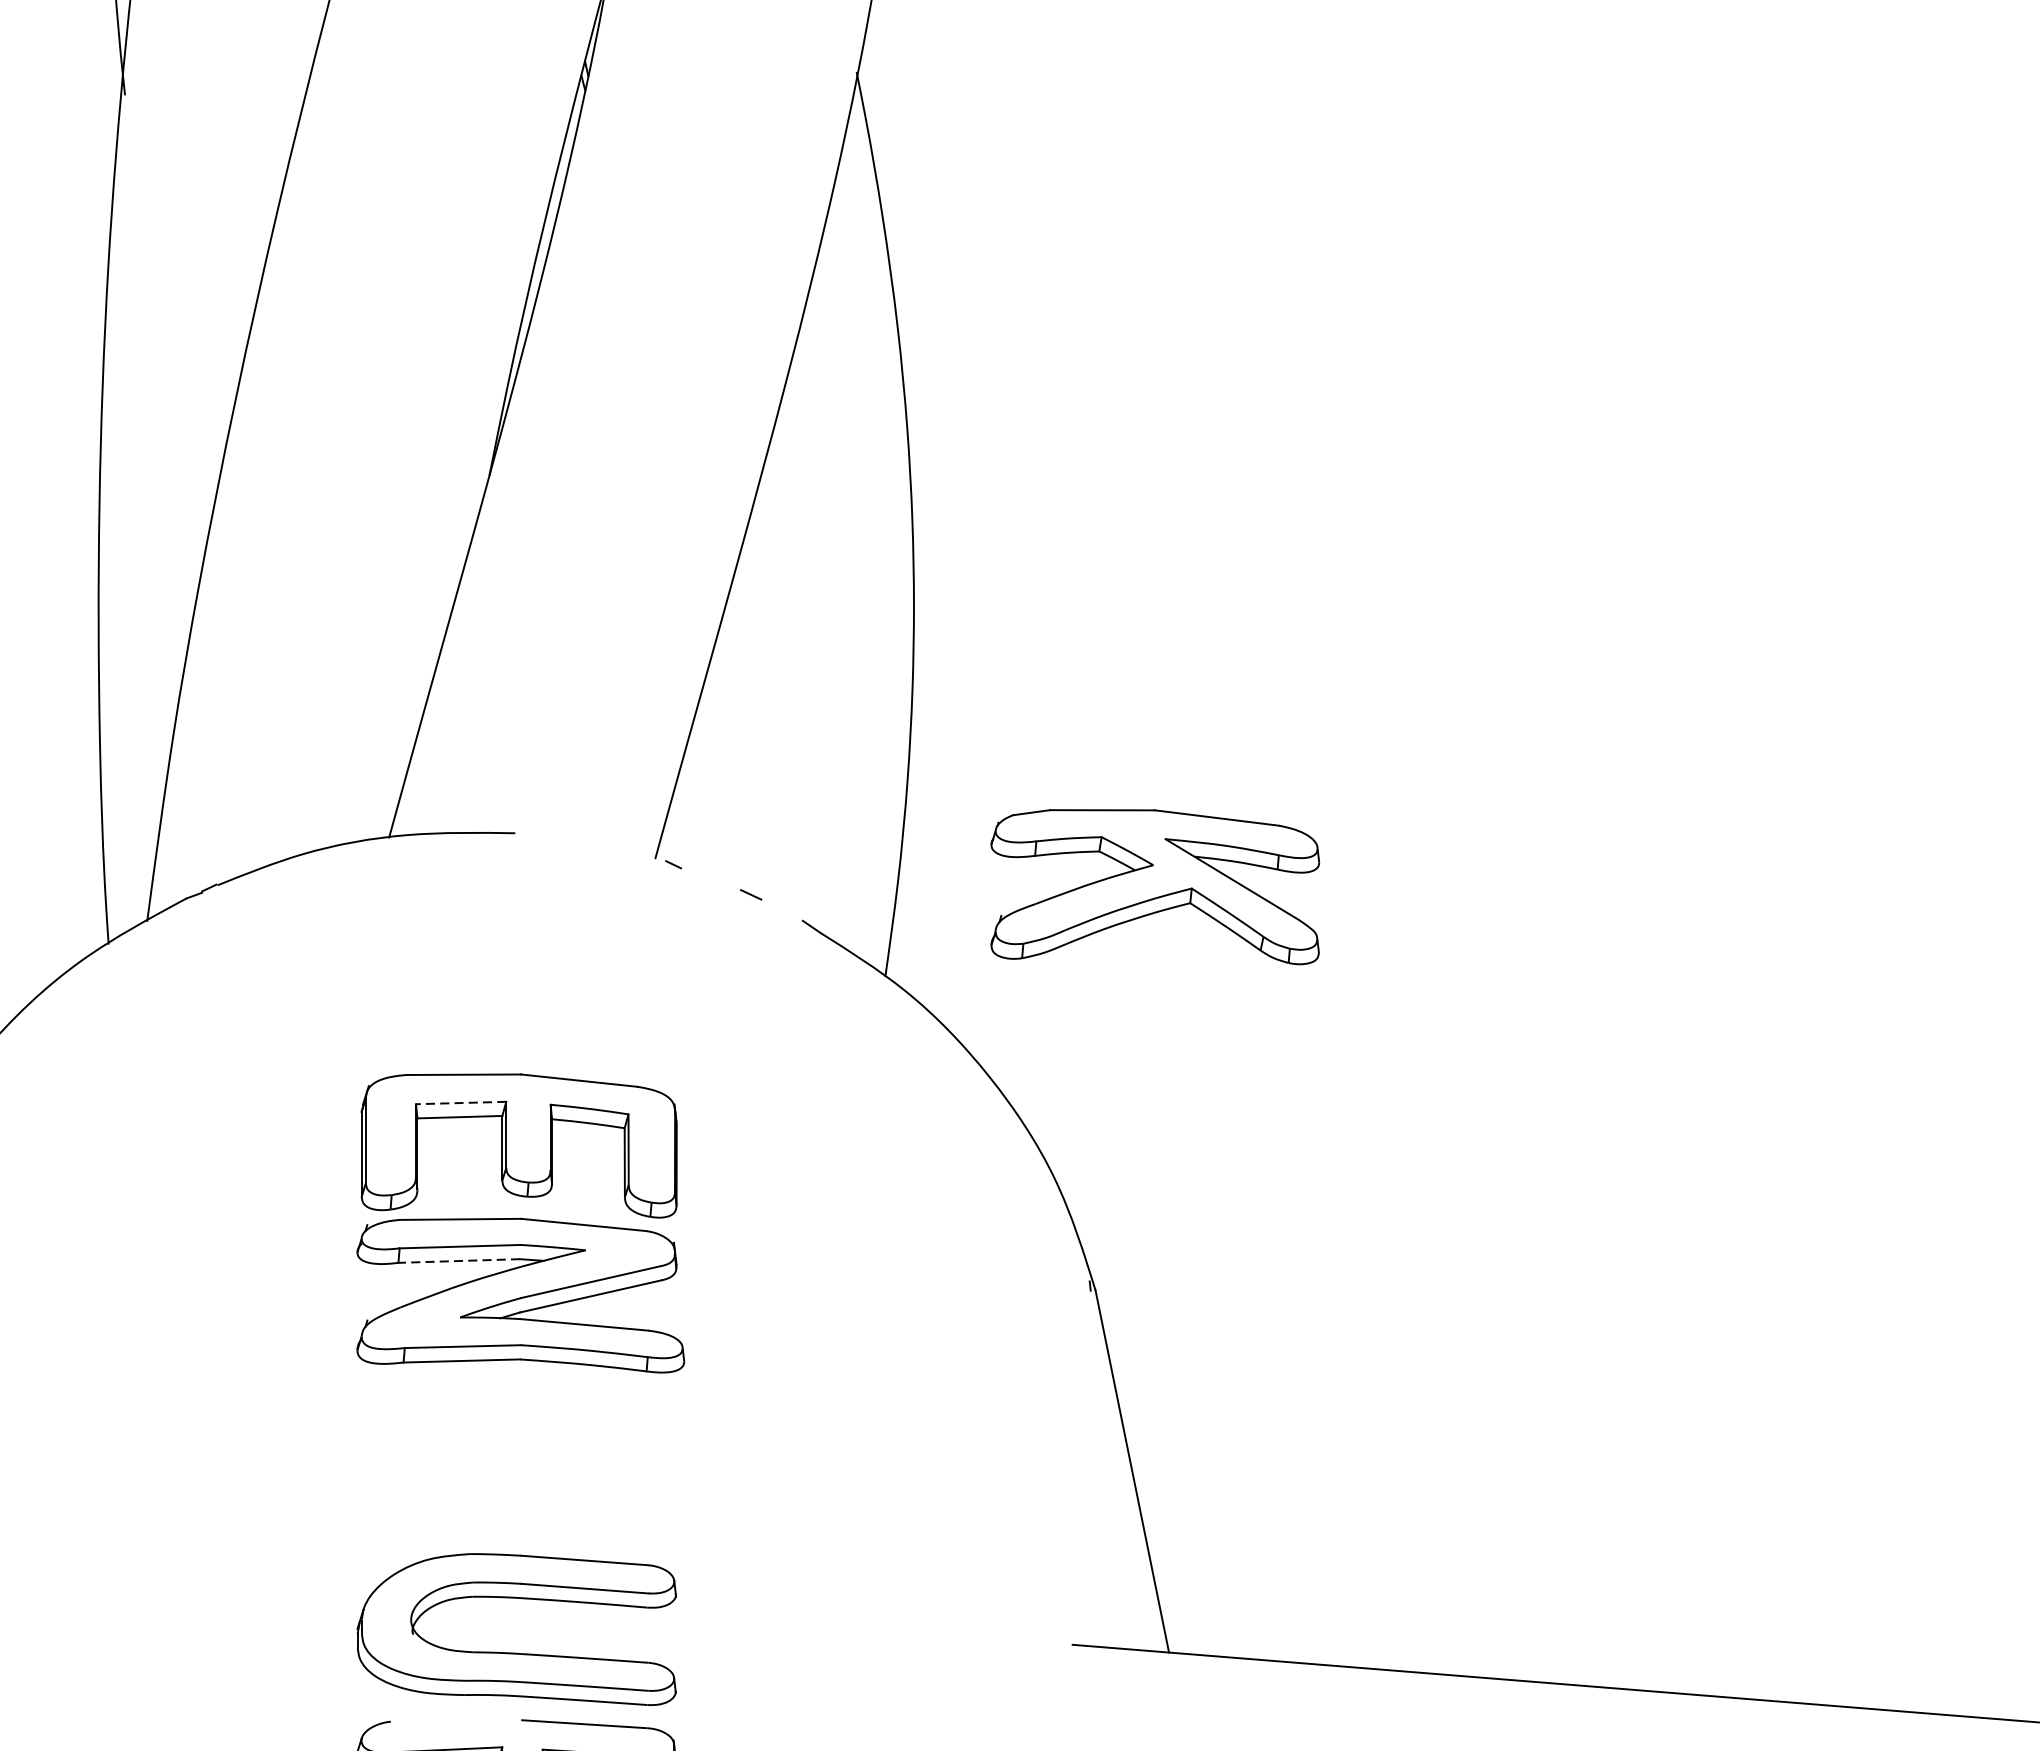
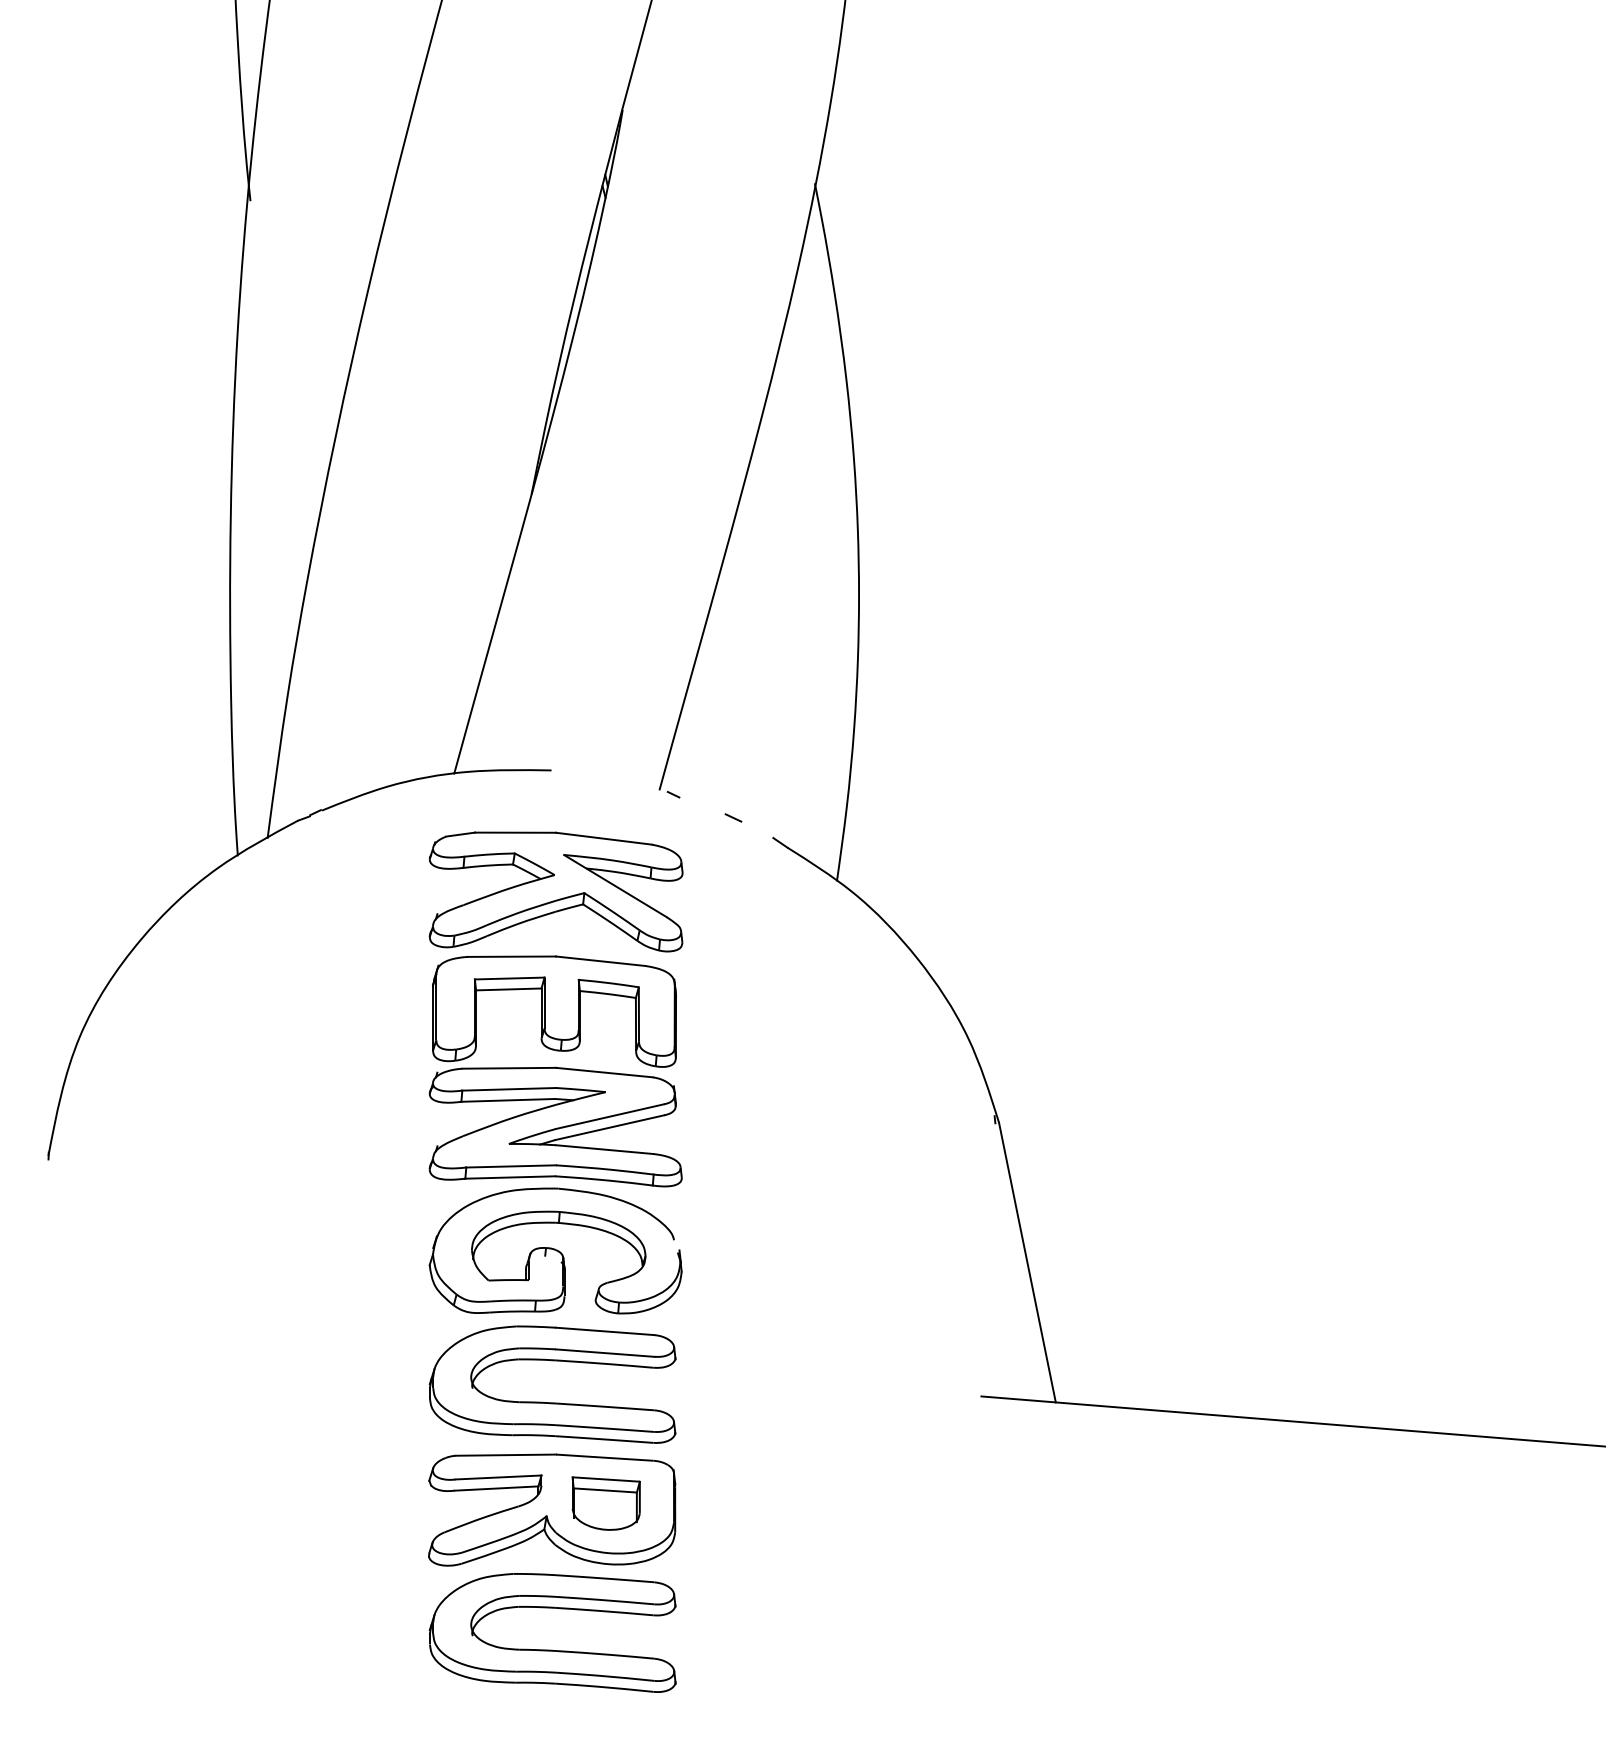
part: (1154, 886) -> (555, 891), moved
line: (460, 1102) -> (509, 978), dashed -> solid
line: (459, 1261) -> (508, 1100), dashed -> solid
part: (520, 1455) -> (555, 1250), added
line: (455, 1720) -> (505, 1454), added

